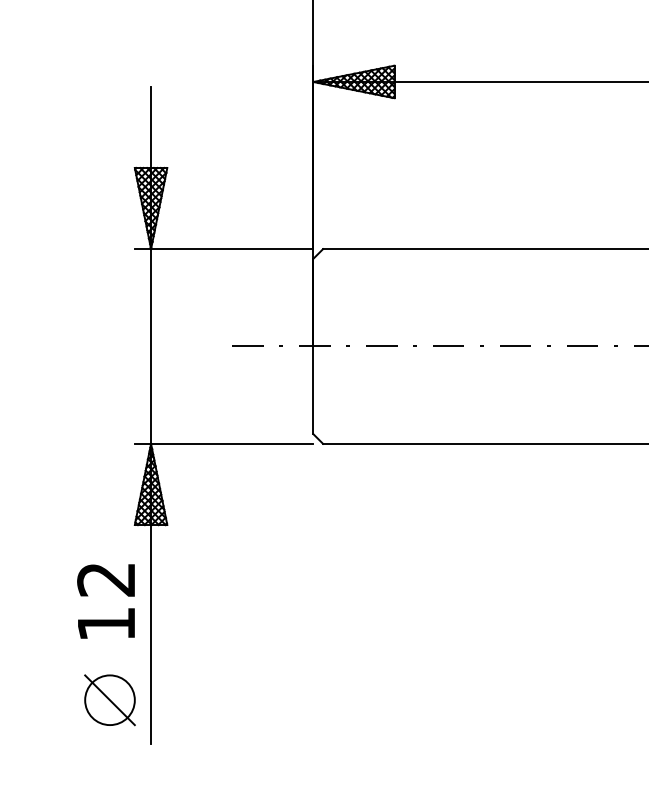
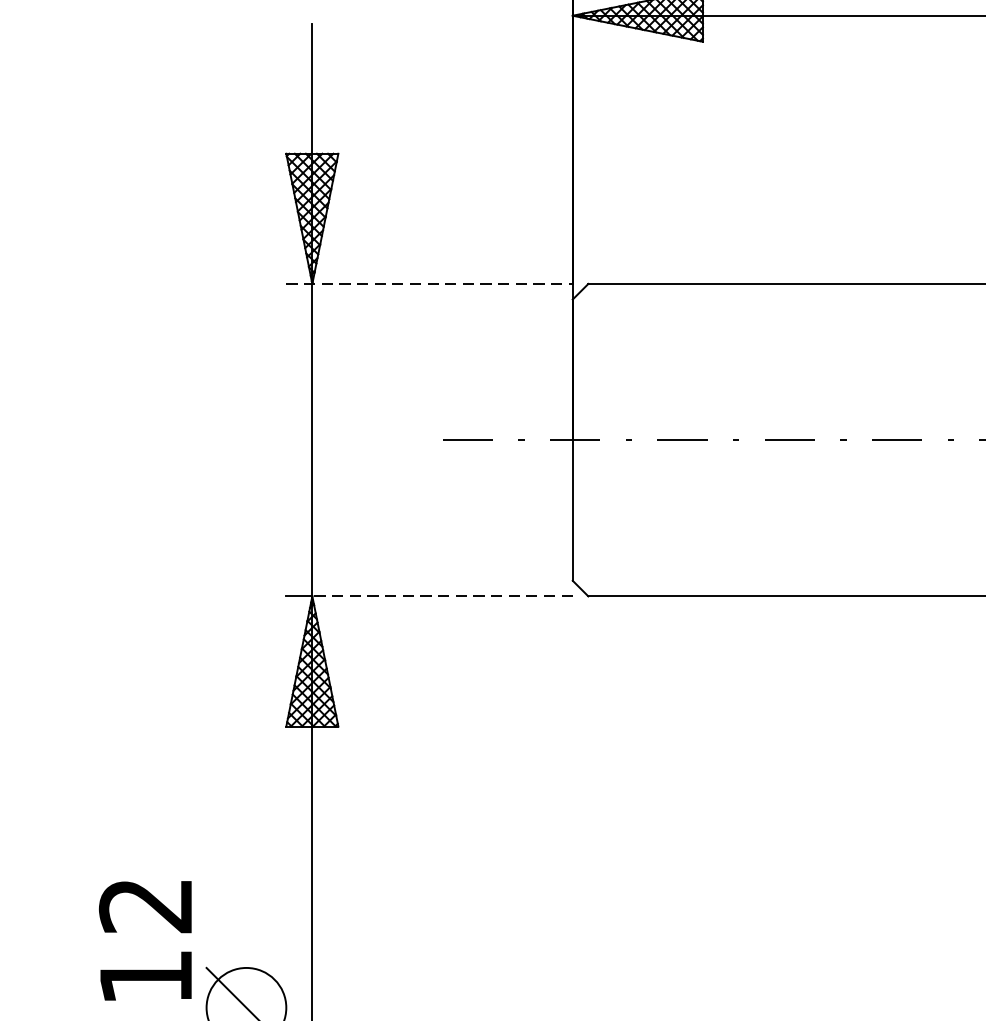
line: (224, 249) -> (430, 284), solid -> dashed
line: (231, 443) -> (441, 595), solid -> dashed
text: (105, 601) -> (144, 940), moved

